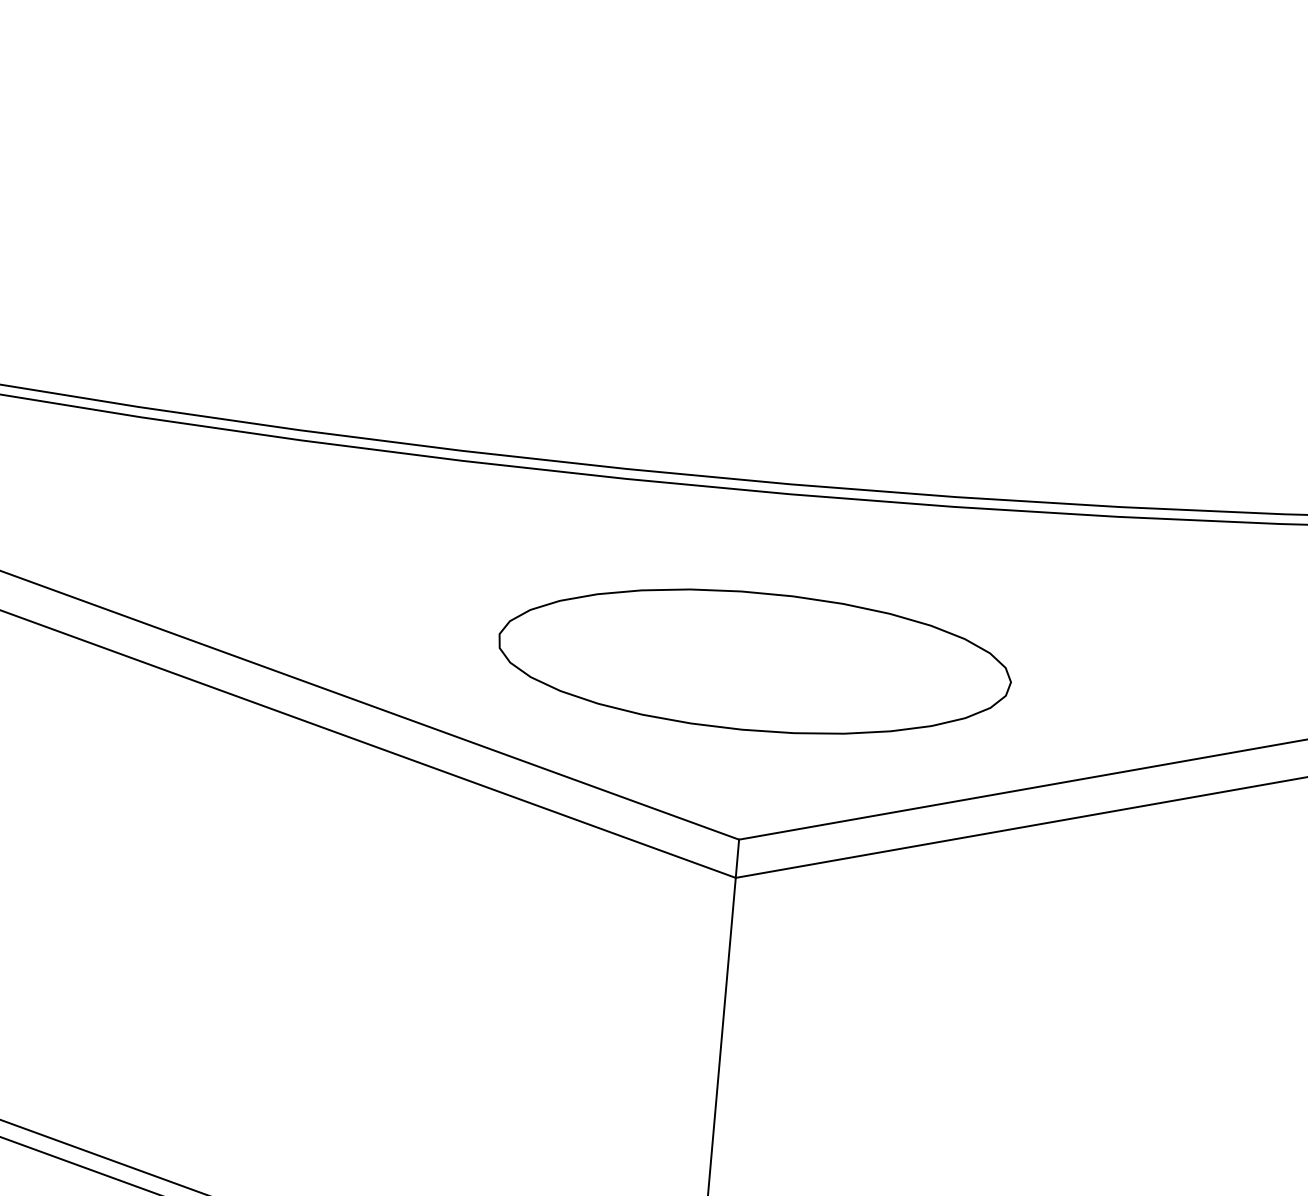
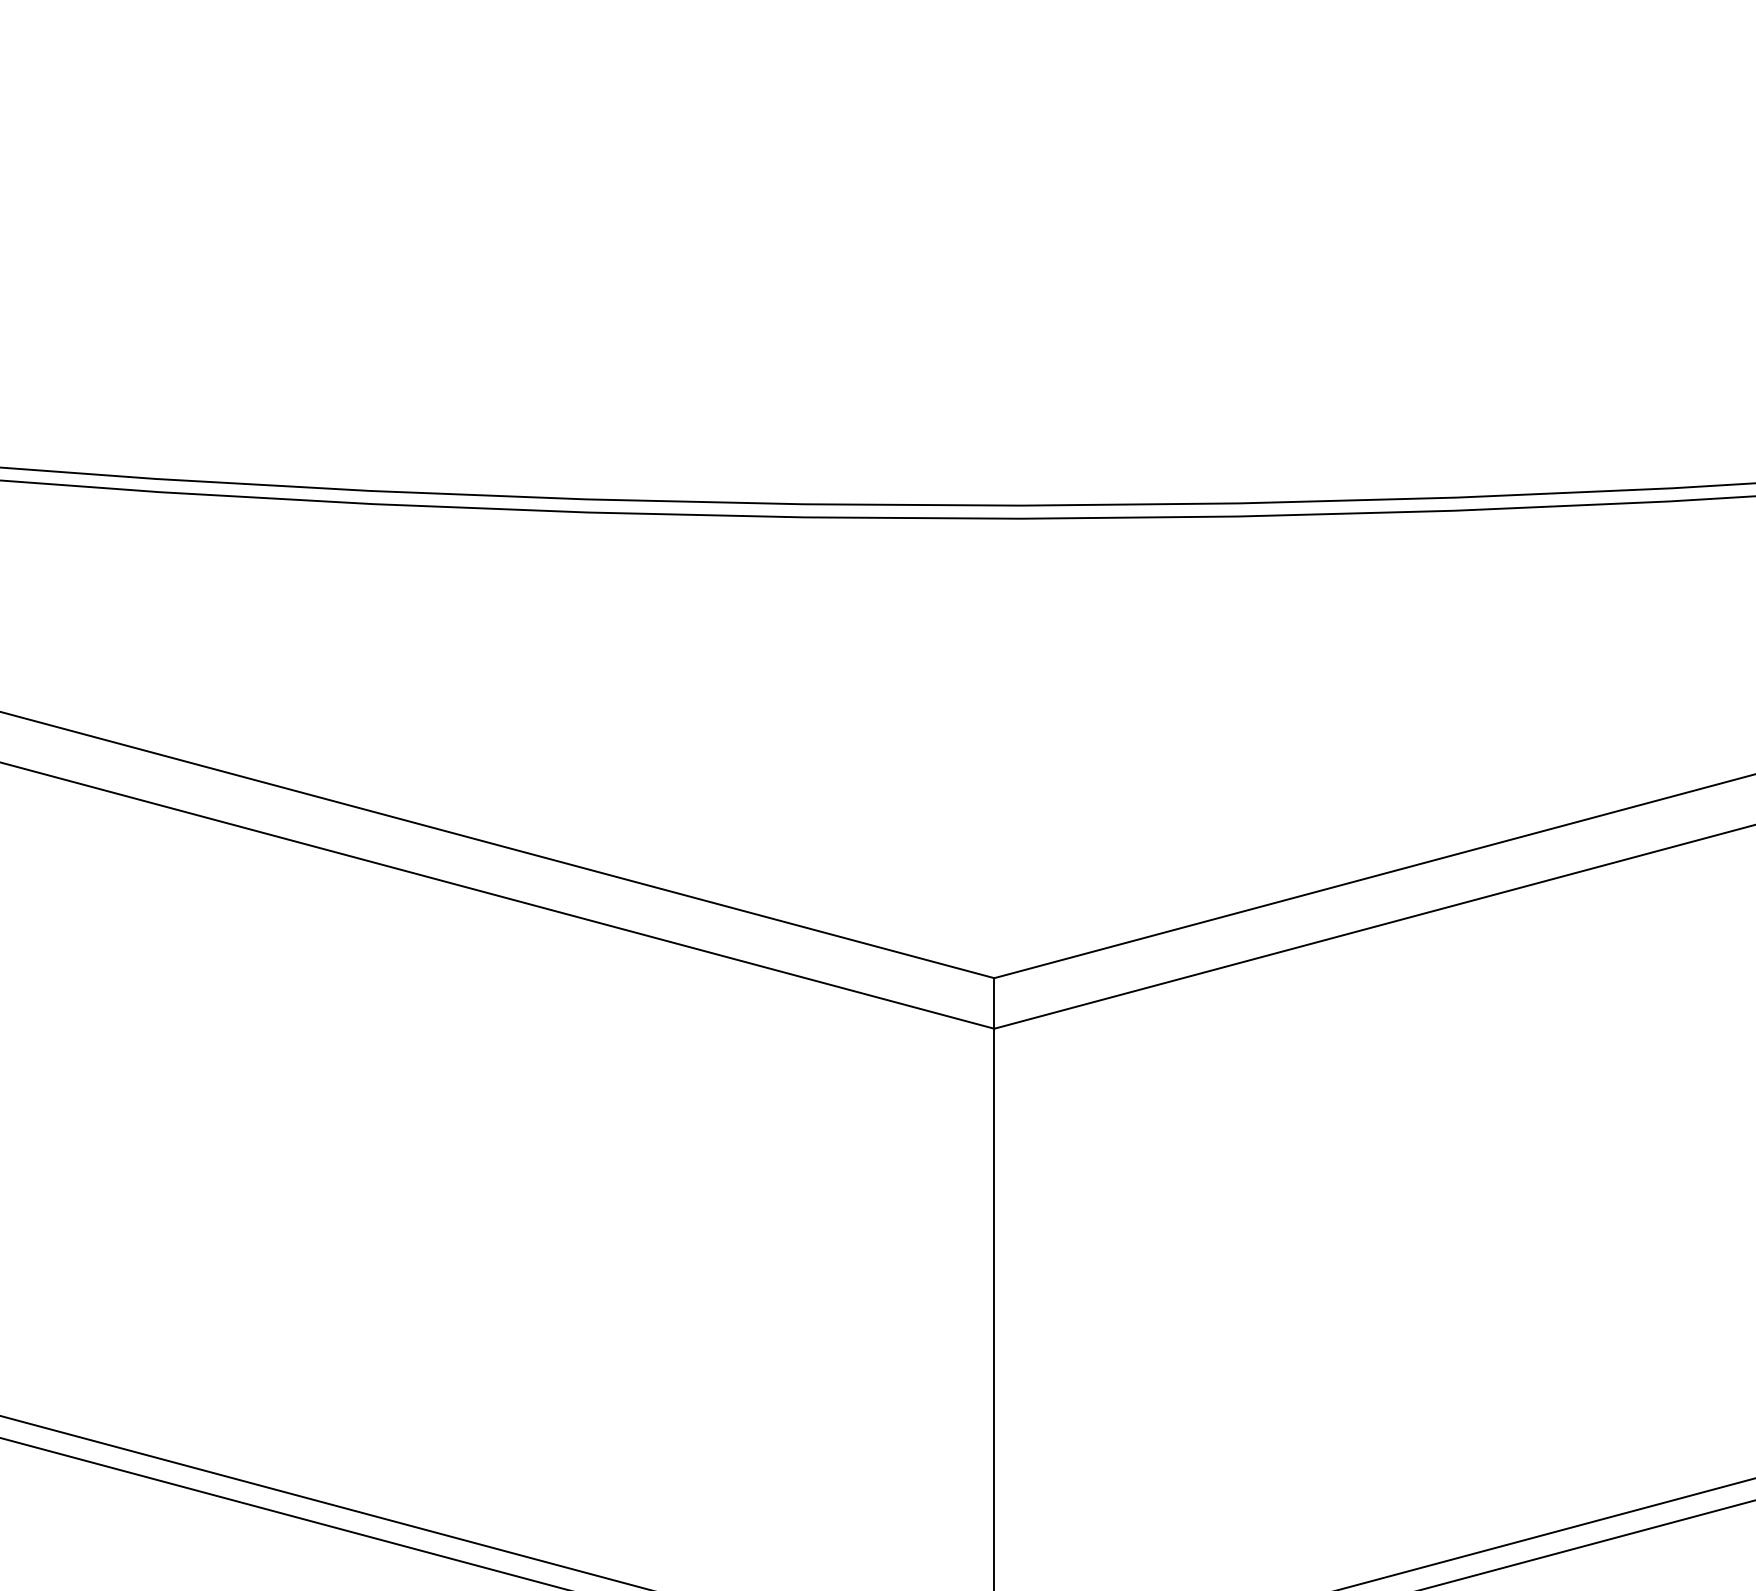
part: (754, 661) -> (994, 742), removed

